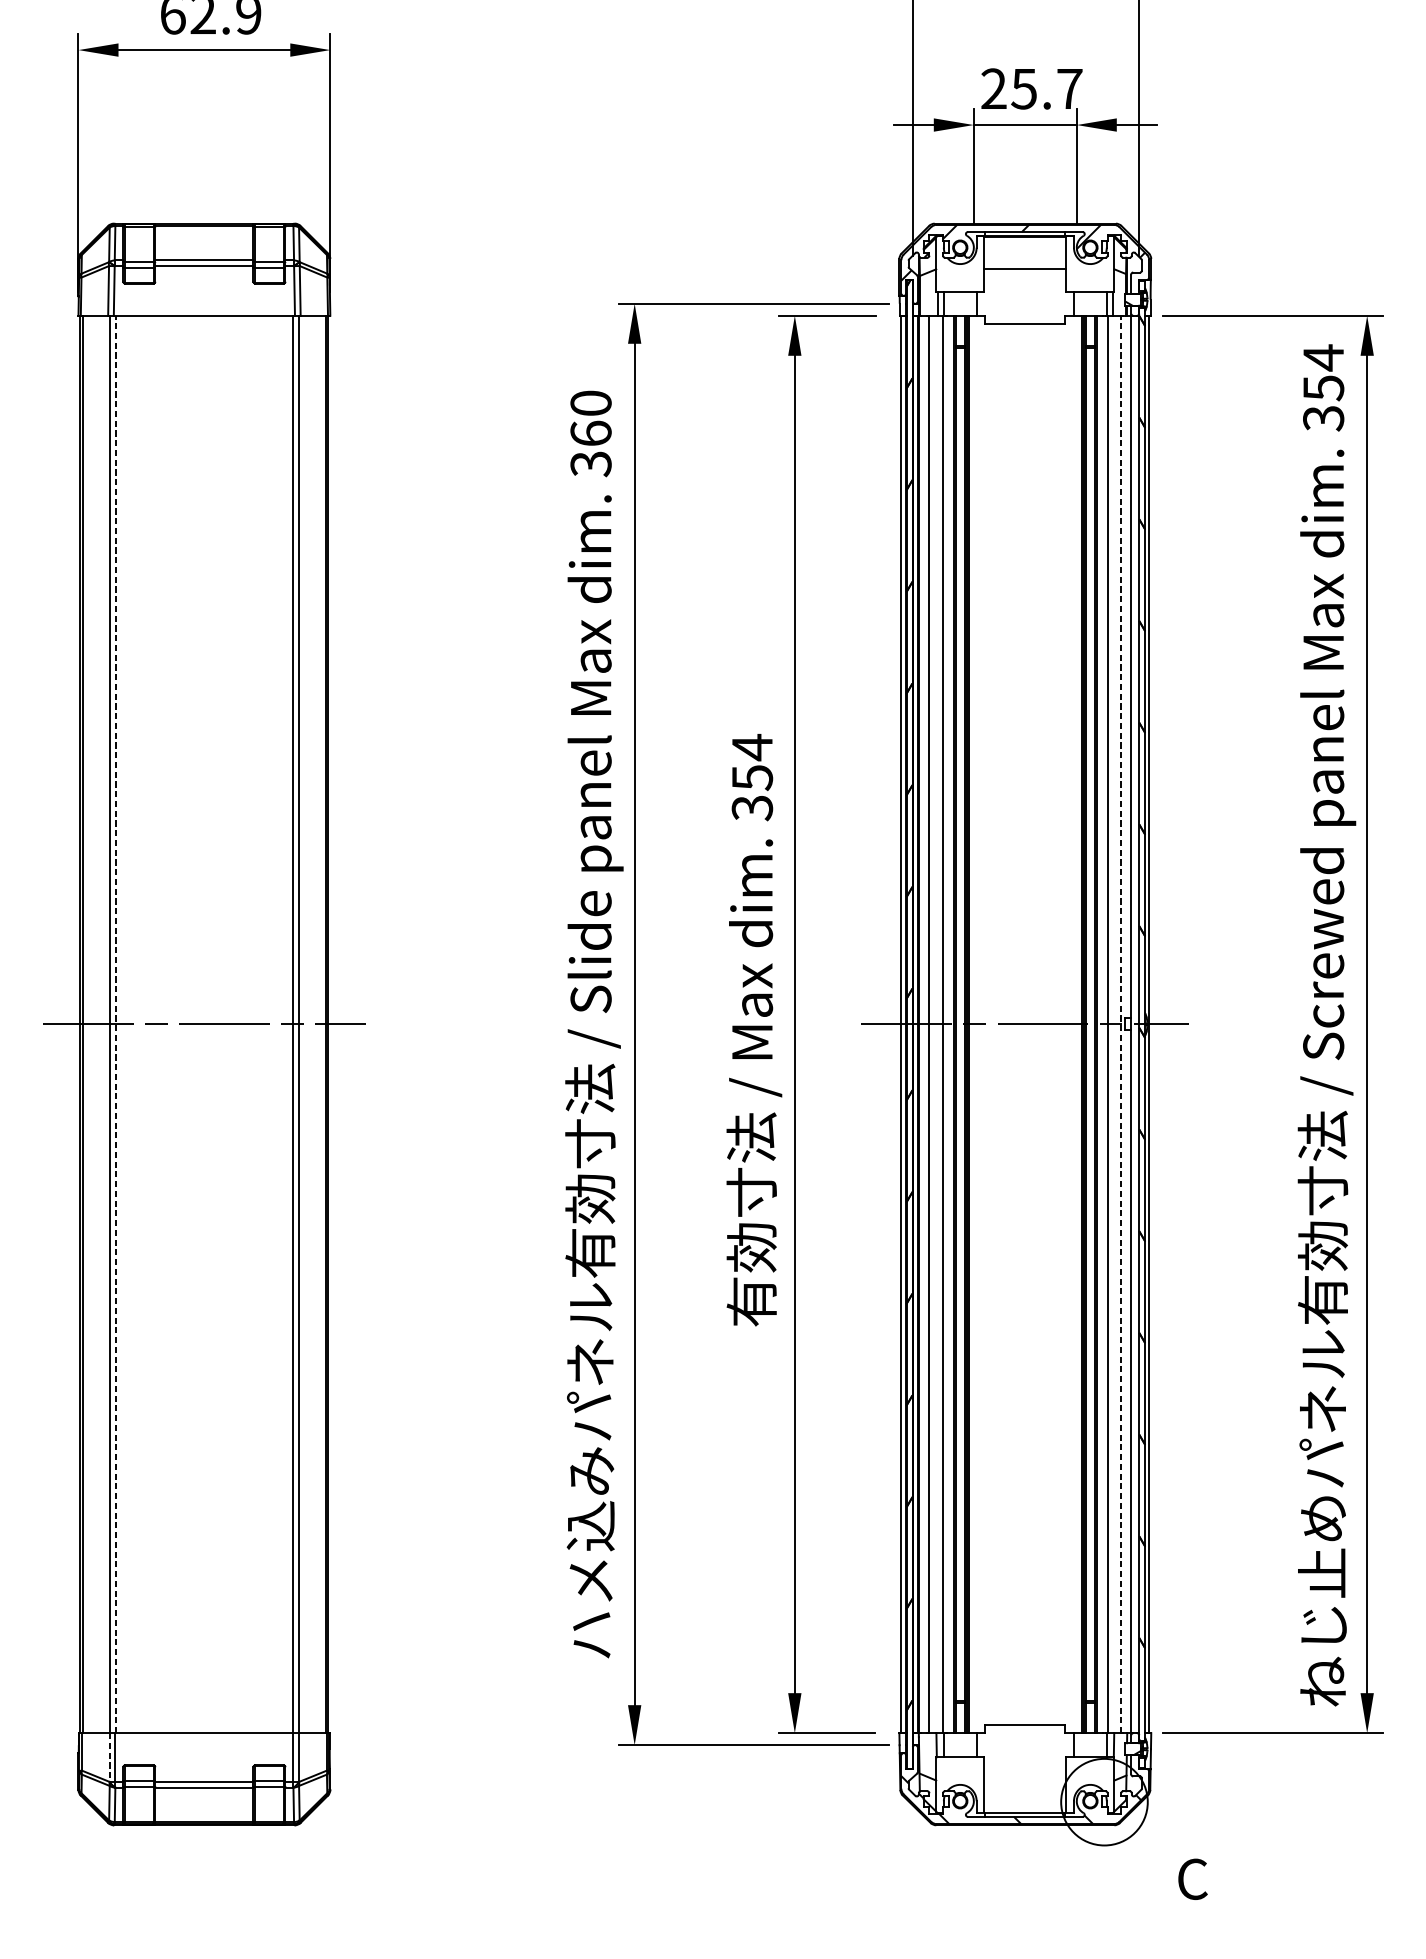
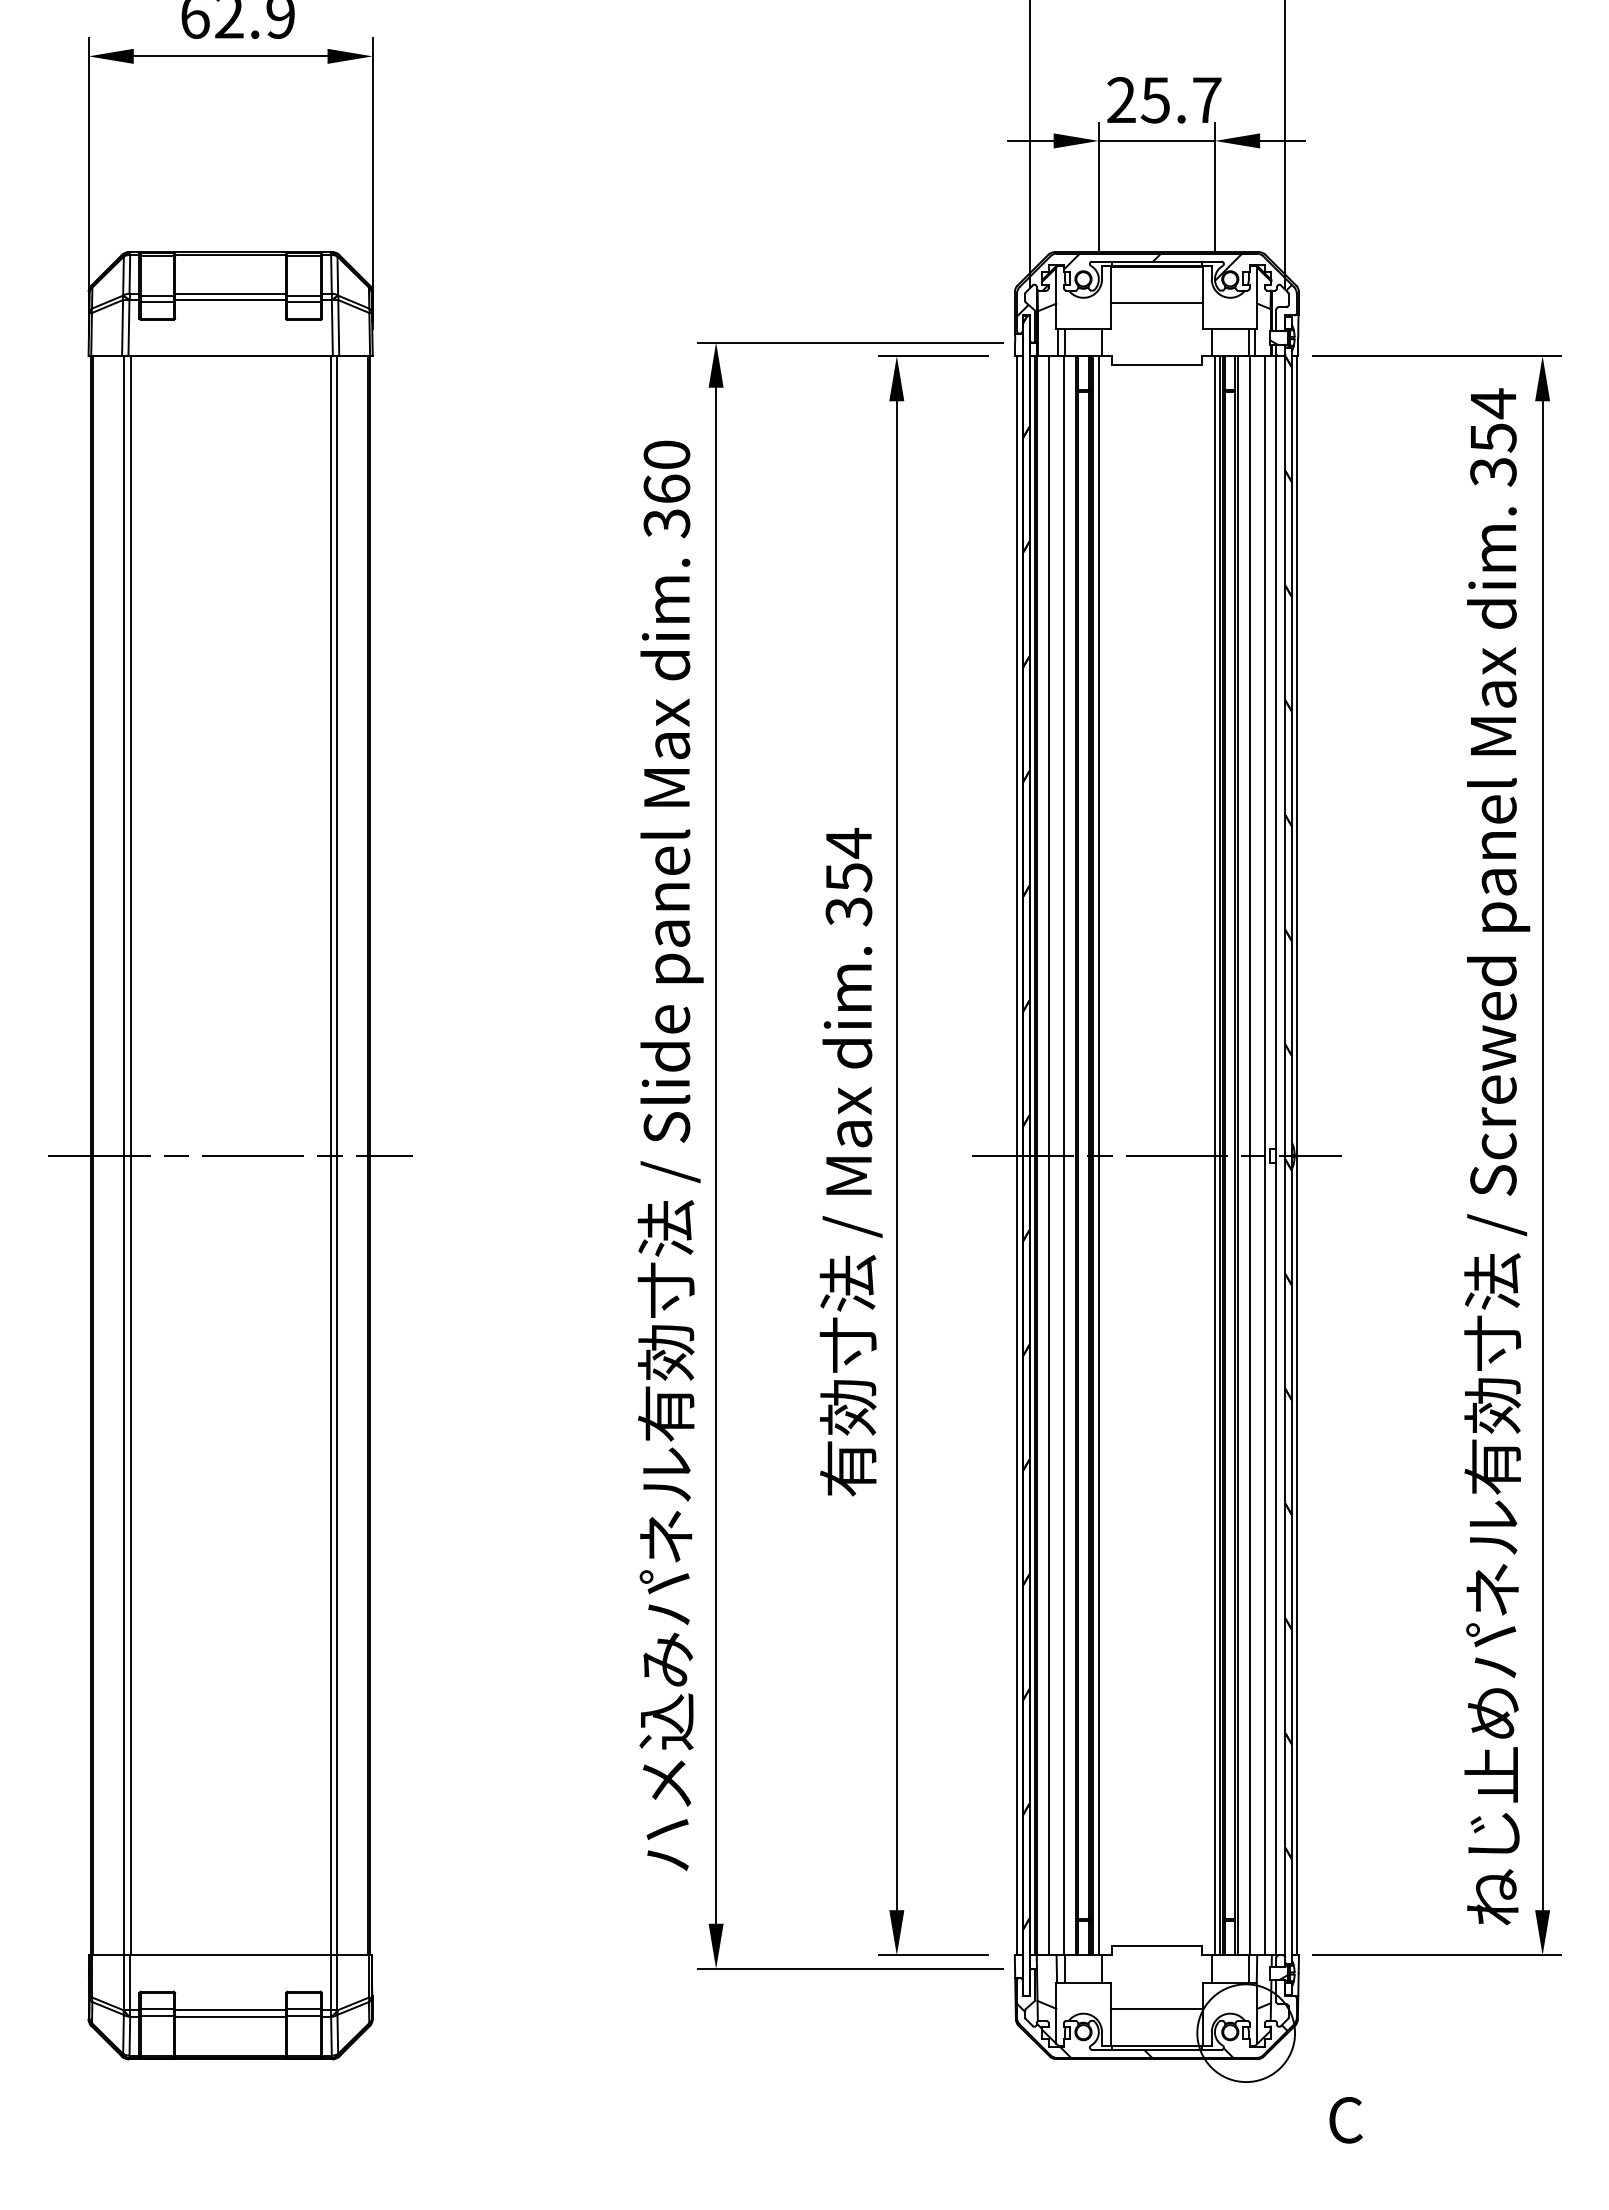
line: (115, 1024) -> (130, 1155), dashed -> solid
line: (973, 1024) -> (1098, 1155), added
line: (1076, 1024) -> (1214, 1155), added
line: (1121, 1024) -> (1265, 1155), dashed -> solid
line: (109, 1758) -> (123, 1983), dashed -> solid
line: (1024, 1781) -> (1156, 2009), added

